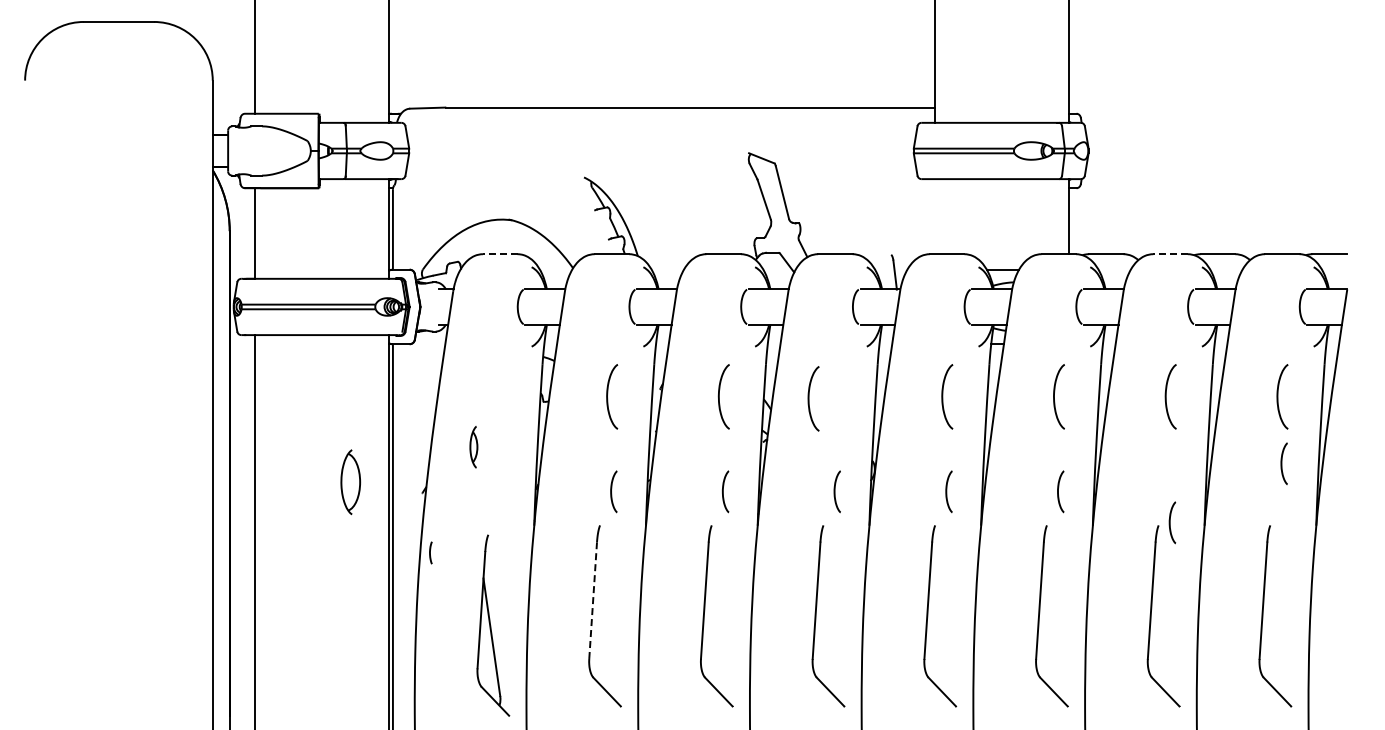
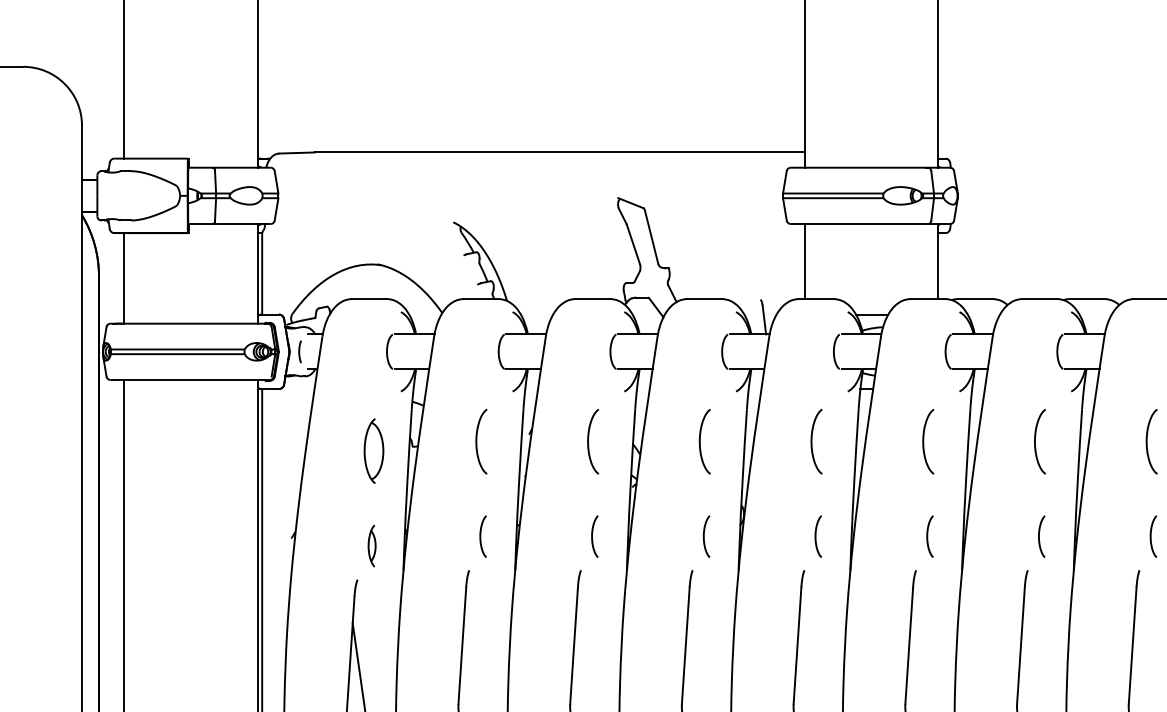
line: (935, 216) -> (804, 261), added
line: (499, 254) -> (368, 299), dashed -> solid
line: (1170, 254) -> (1039, 299), dashed -> solid
curve: (809, 398) -> (700, 441), moved
part: (473, 447) -> (371, 546), moved
curve: (1282, 463) -> (1151, 536), moved
part: (350, 482) -> (373, 451), moved
curve: (1170, 522) -> (1039, 536), moved
line: (430, 552) -> (299, 351), moved
line: (593, 600) -> (462, 645), dashed -> solid

